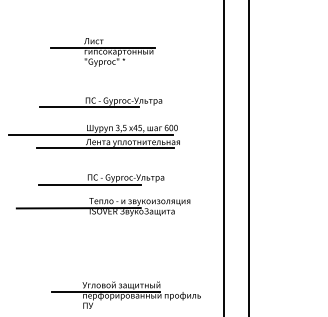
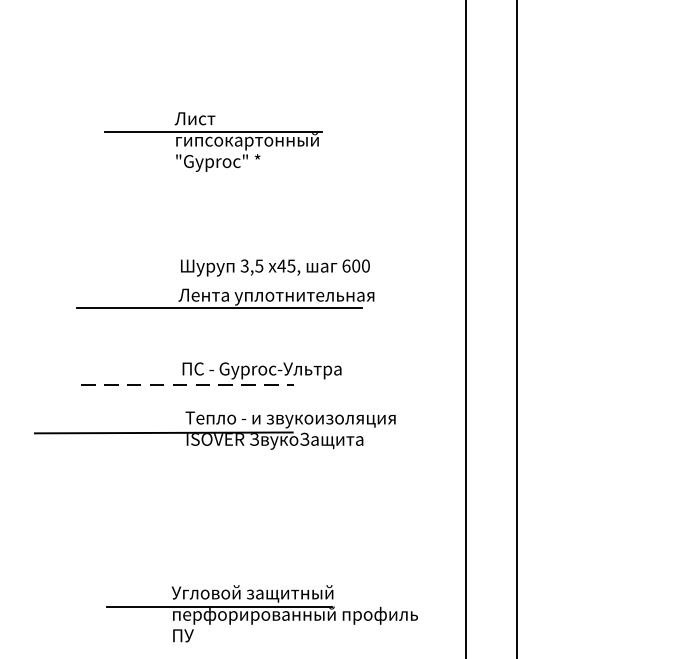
part: (102, 52) -> (213, 142), moved
part: (100, 102) -> (208, 213), removed
line: (91, 134) -> (190, 279), removed
line: (90, 184) -> (188, 383), solid -> dashed

